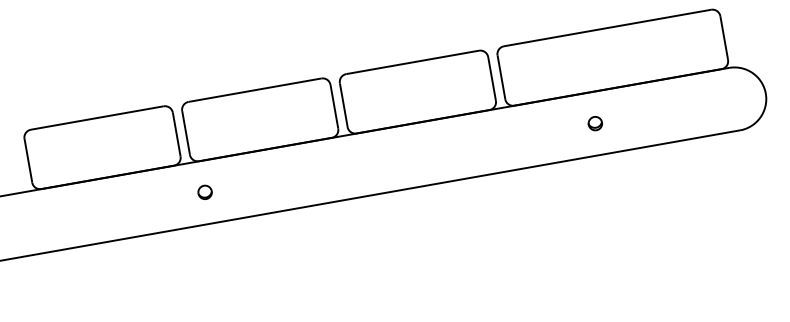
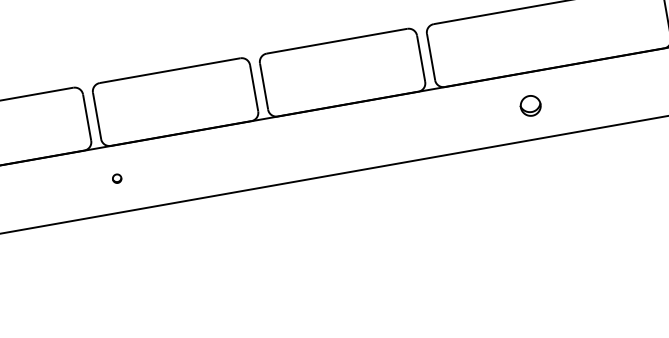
part: (594, 123) -> (529, 105), size x1.4
part: (204, 191) -> (116, 177), size x0.6

